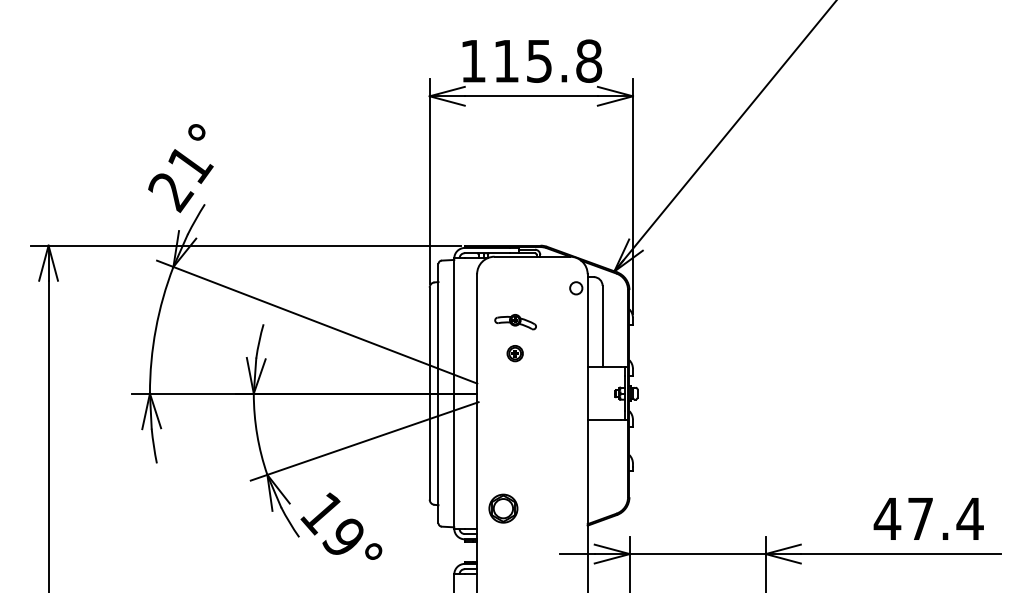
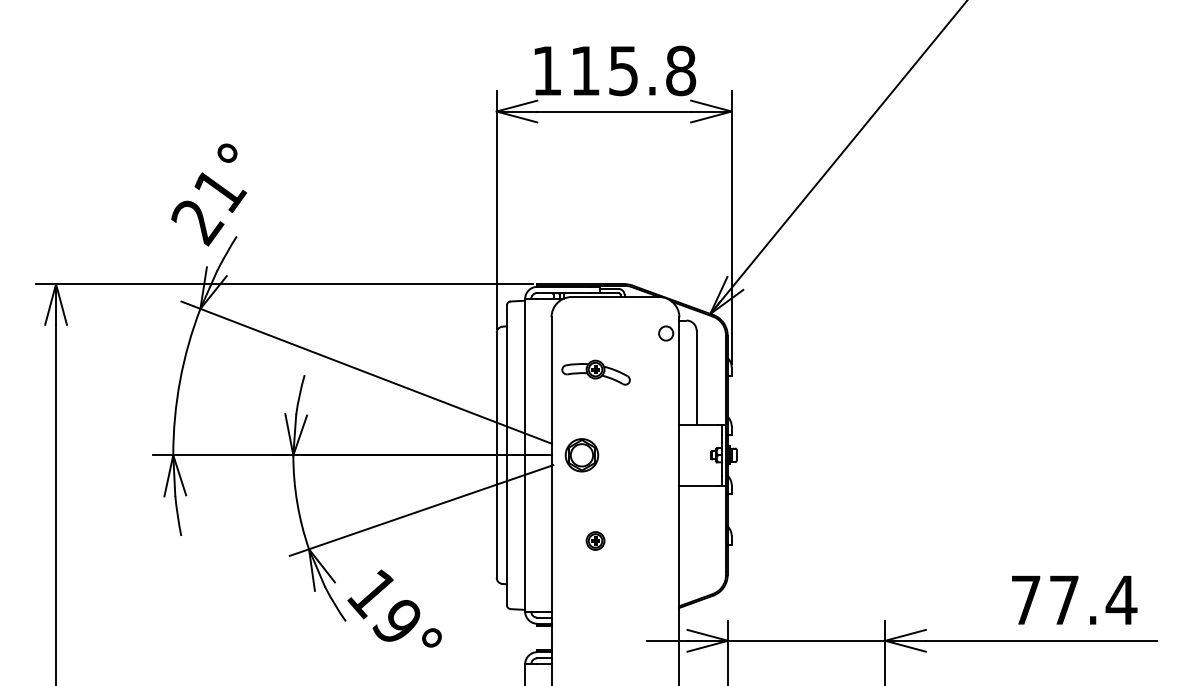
part: (515, 322) -> (595, 372), size x1.43
part: (515, 353) -> (595, 540), moved
part: (503, 508) -> (581, 455), moved
text: (887, 518) -> (1025, 599), 47.4 -> 77.4

